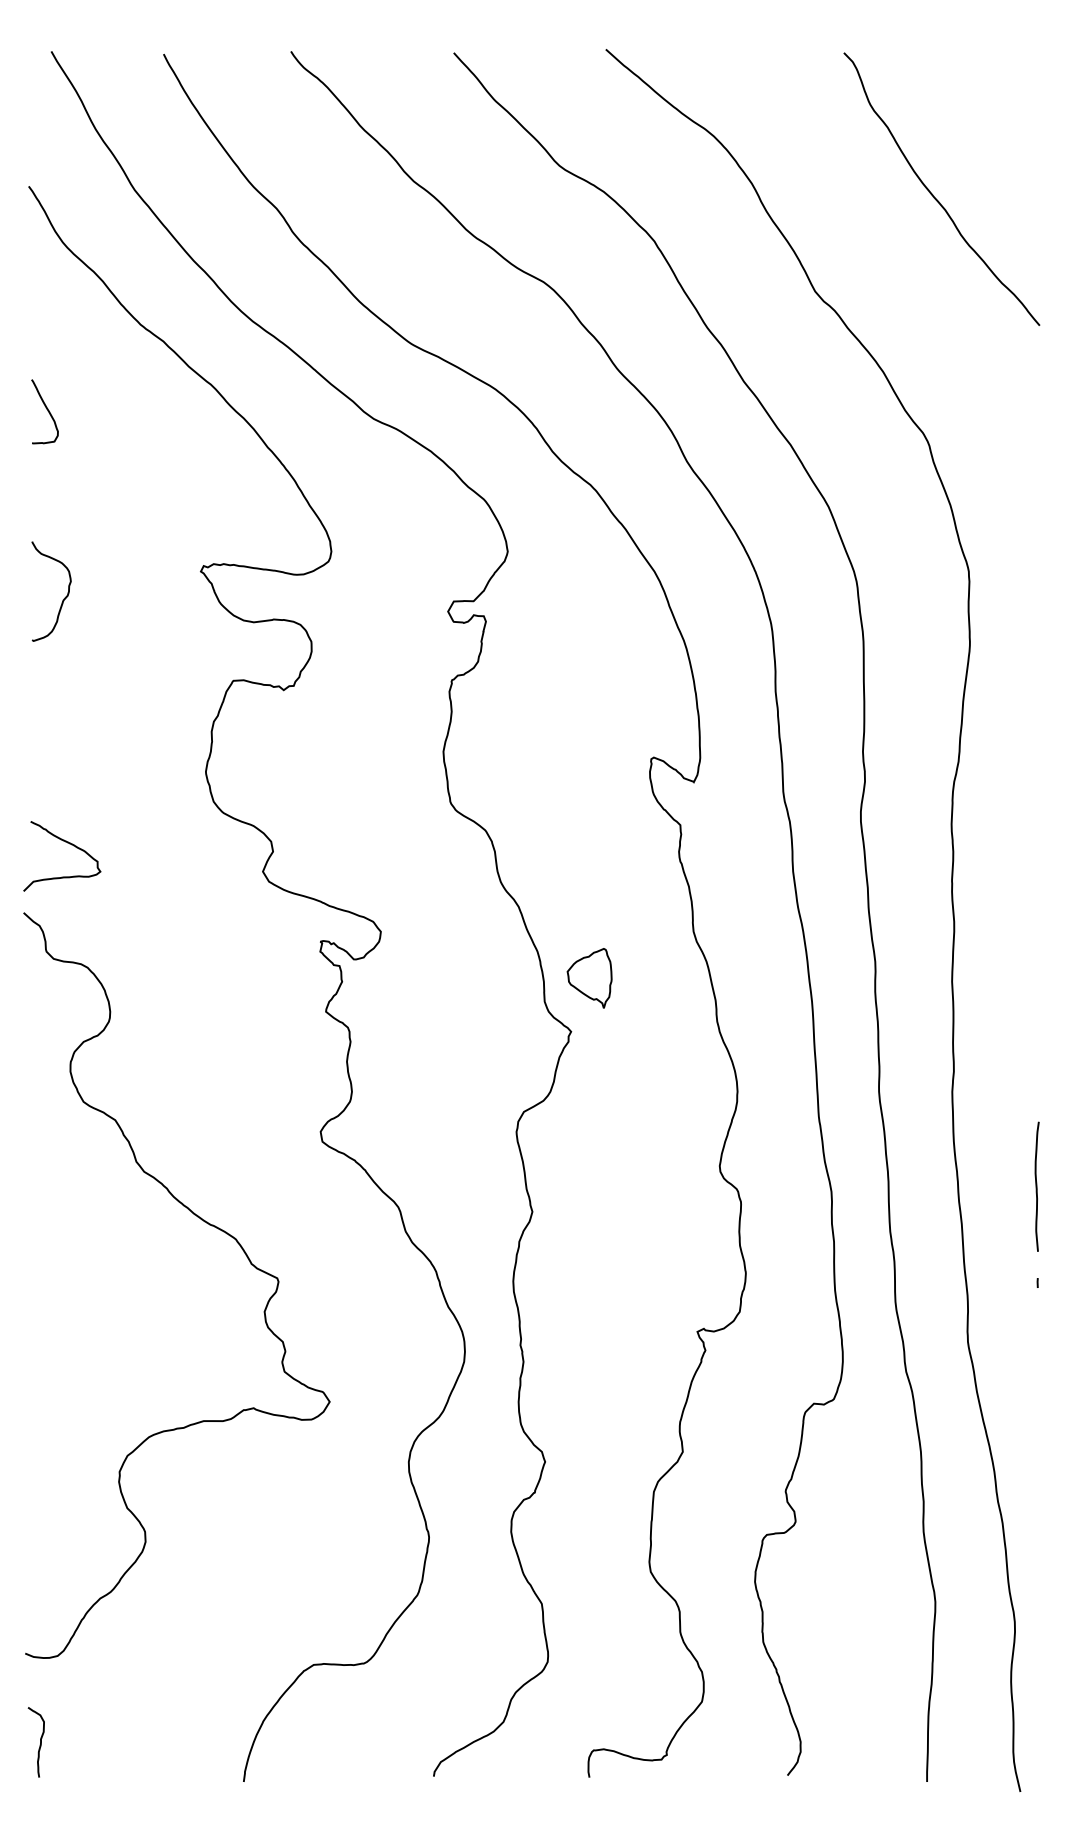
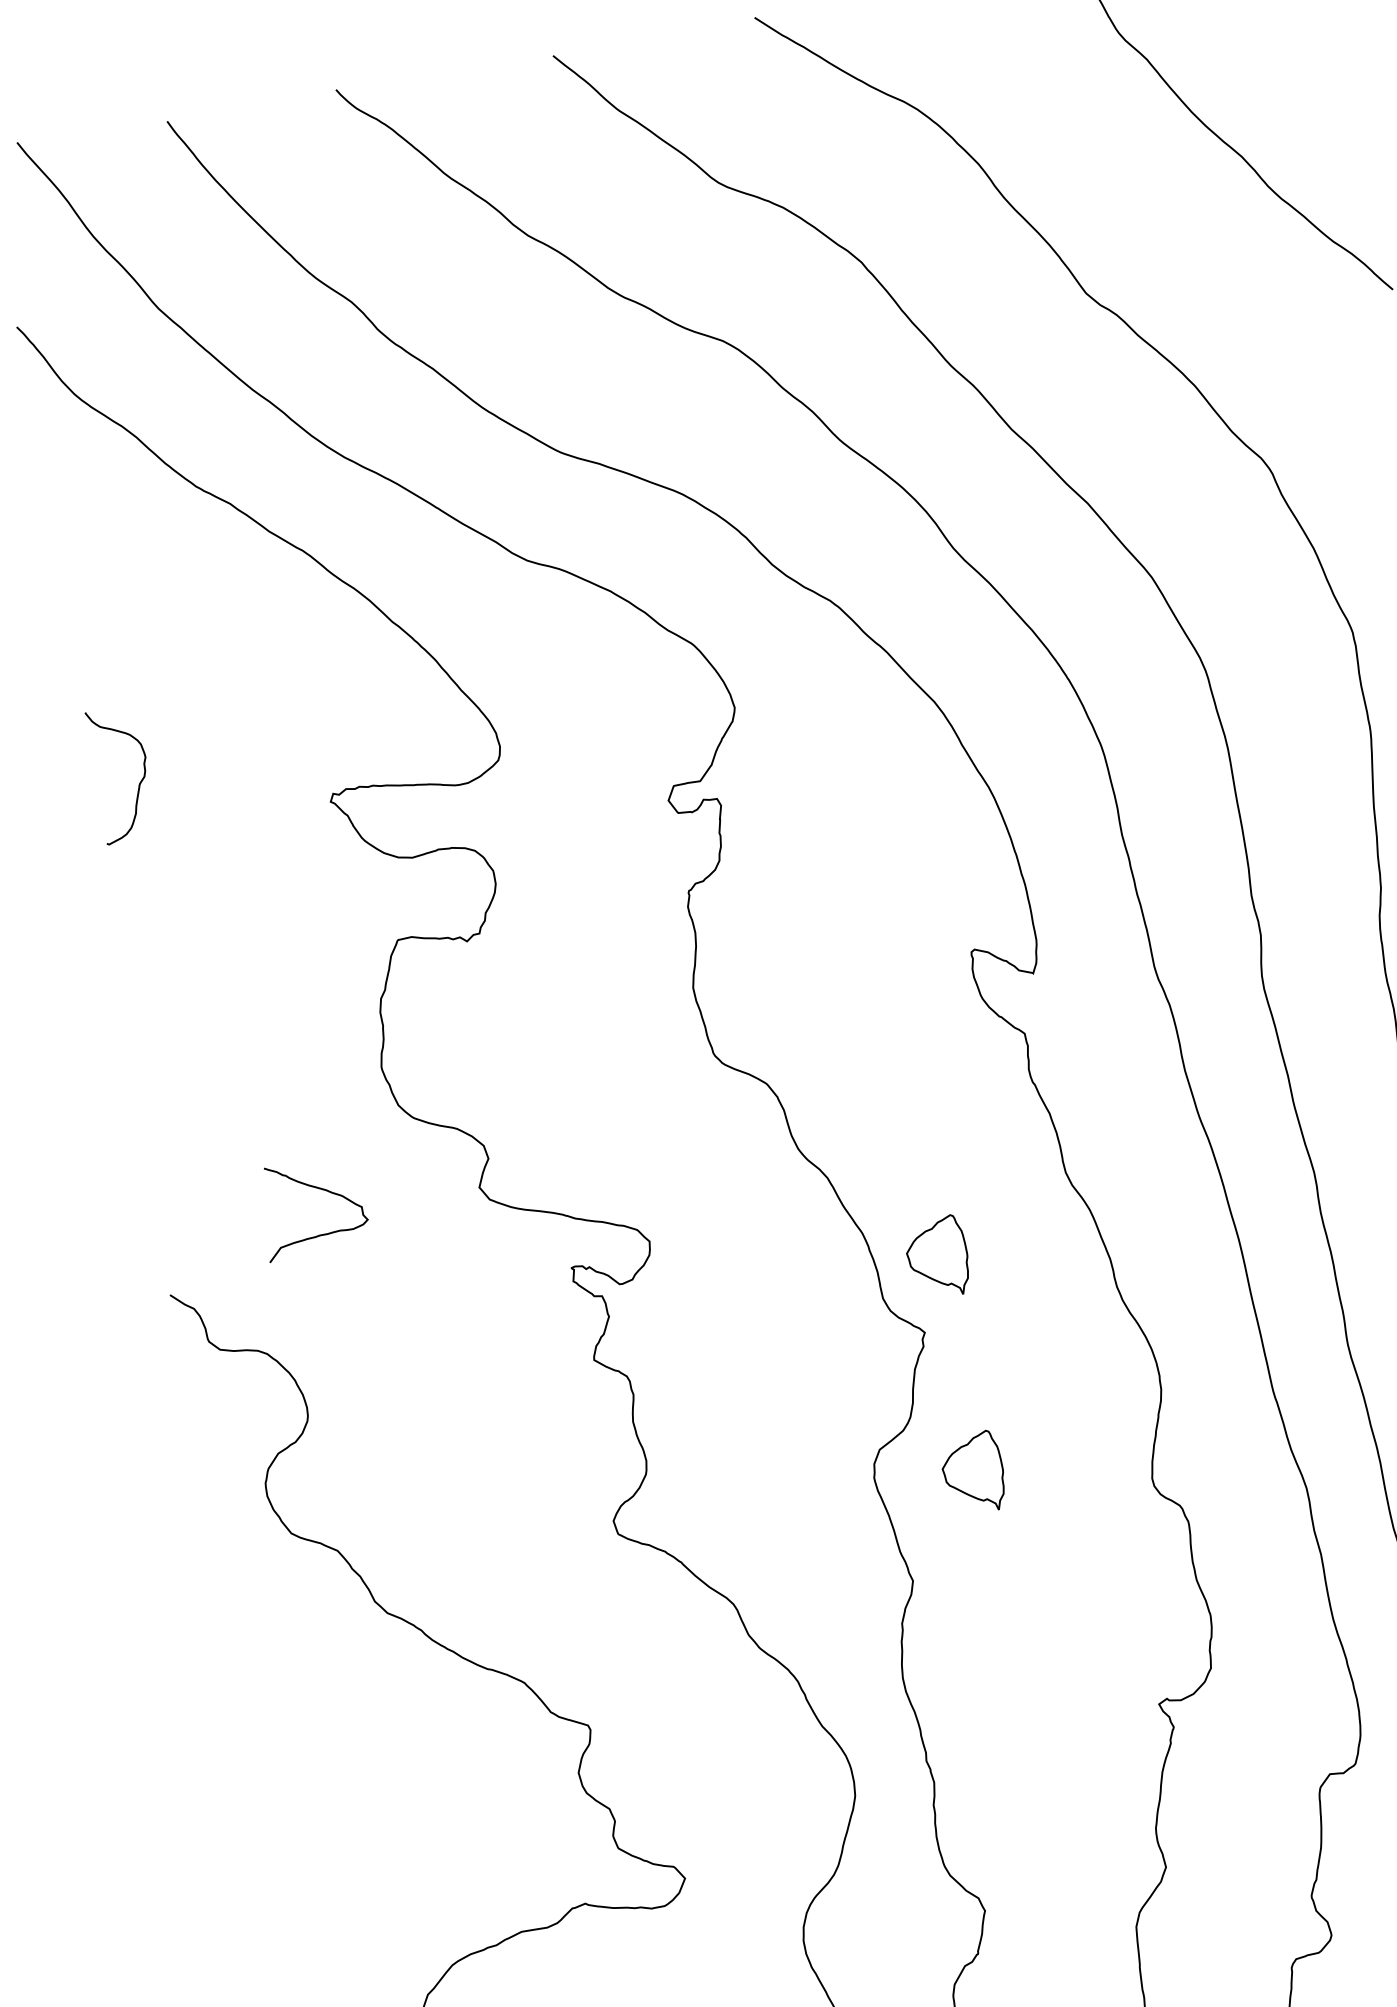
curve: (46, 409) -> (89, 620), removed
curve: (63, 598) -> (139, 781), moved
curve: (69, 844) -> (320, 1190), moved
part: (589, 1140) -> (973, 1473), added

